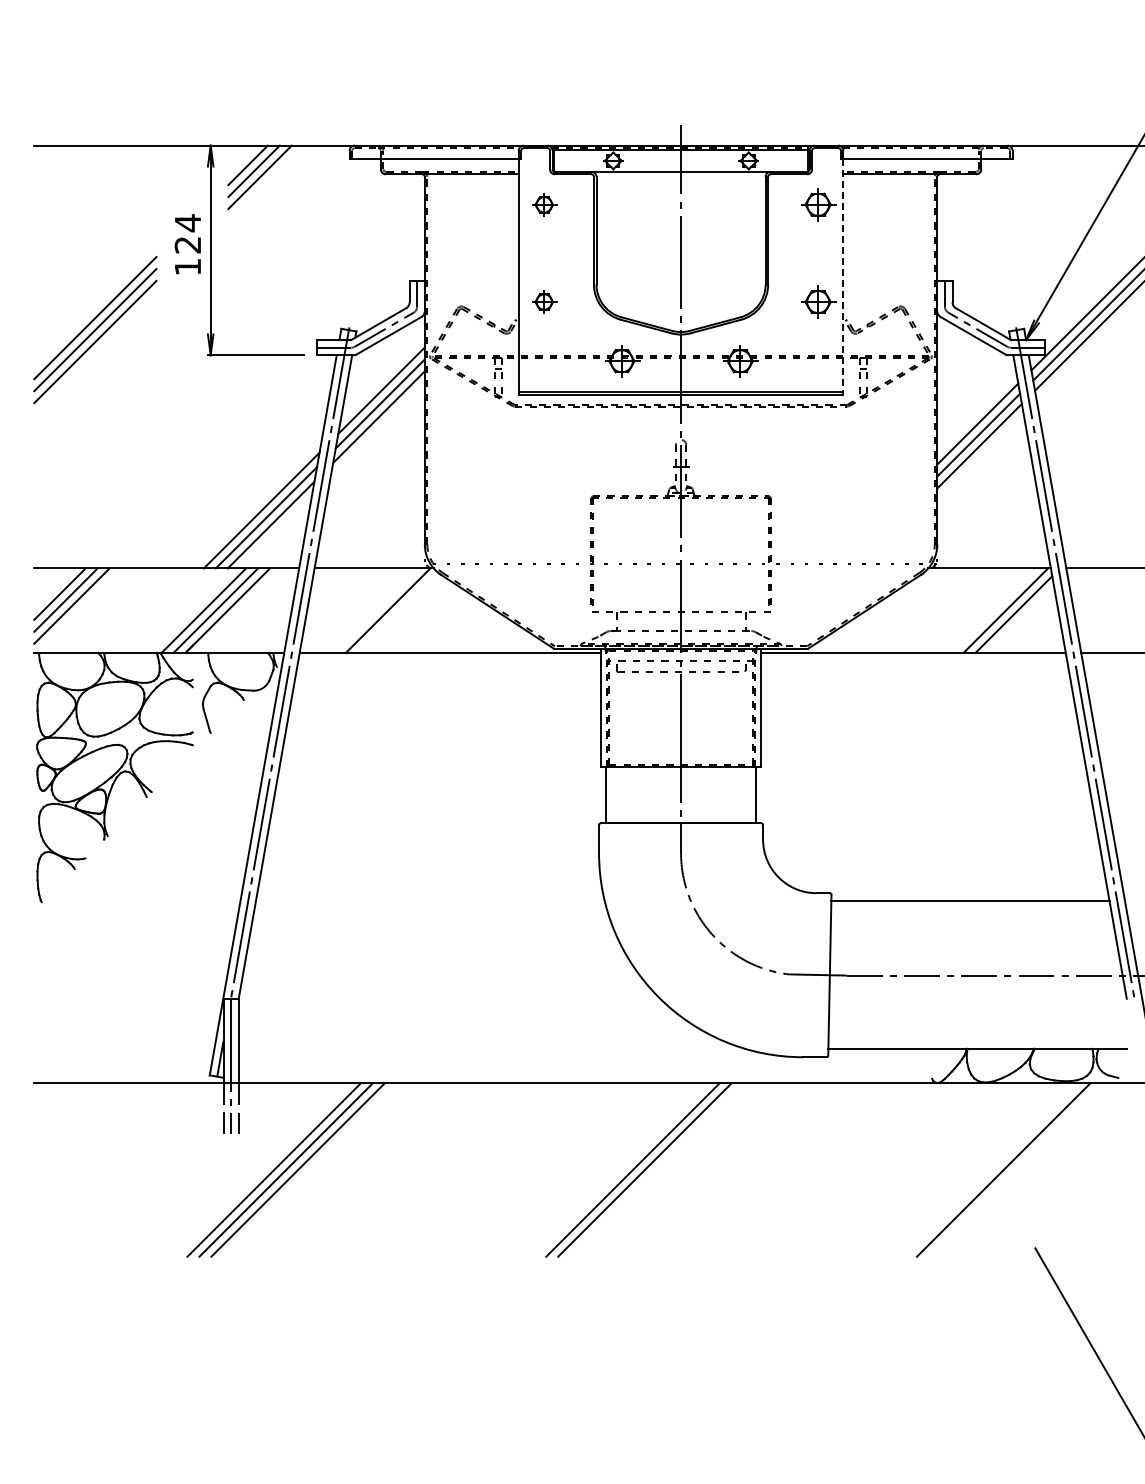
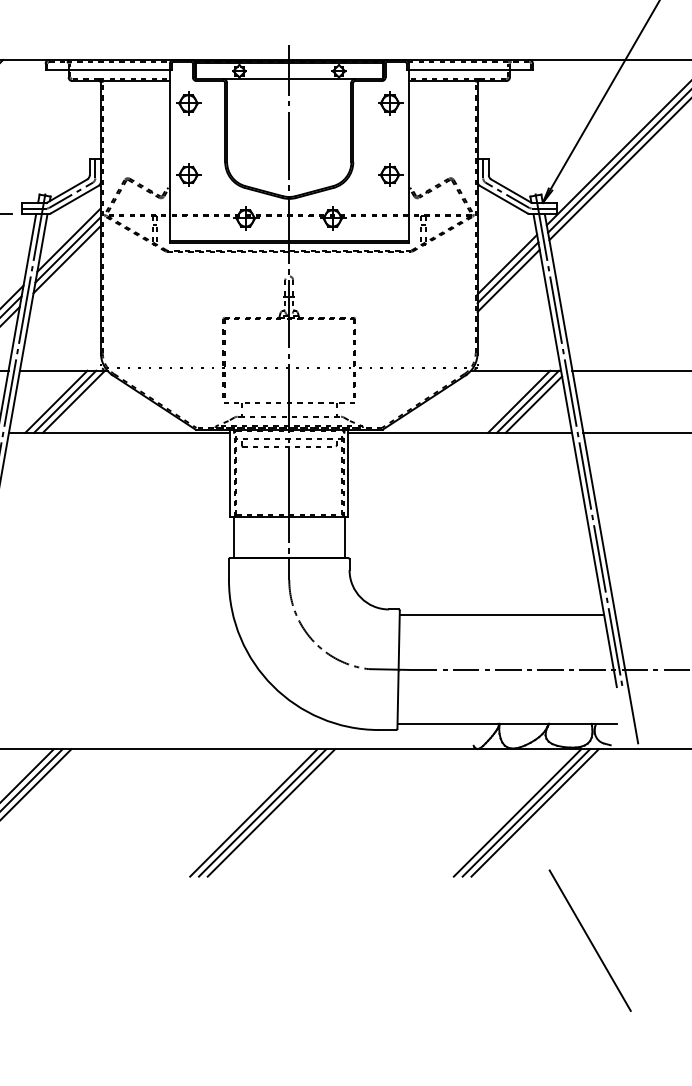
part: (544, 204) -> (188, 103), size x1.43
line: (843, 277) -> (408, 156), dashed -> solid
part: (544, 301) -> (188, 174), size x1.43
line: (363, 610) -> (55, 401), added
line: (375, 610) -> (64, 401), added
line: (993, 610) -> (518, 401), added
line: (656, 1169) -> (271, 812), added
line: (991, 1169) -> (517, 812), added
line: (1015, 1169) -> (535, 812), added

